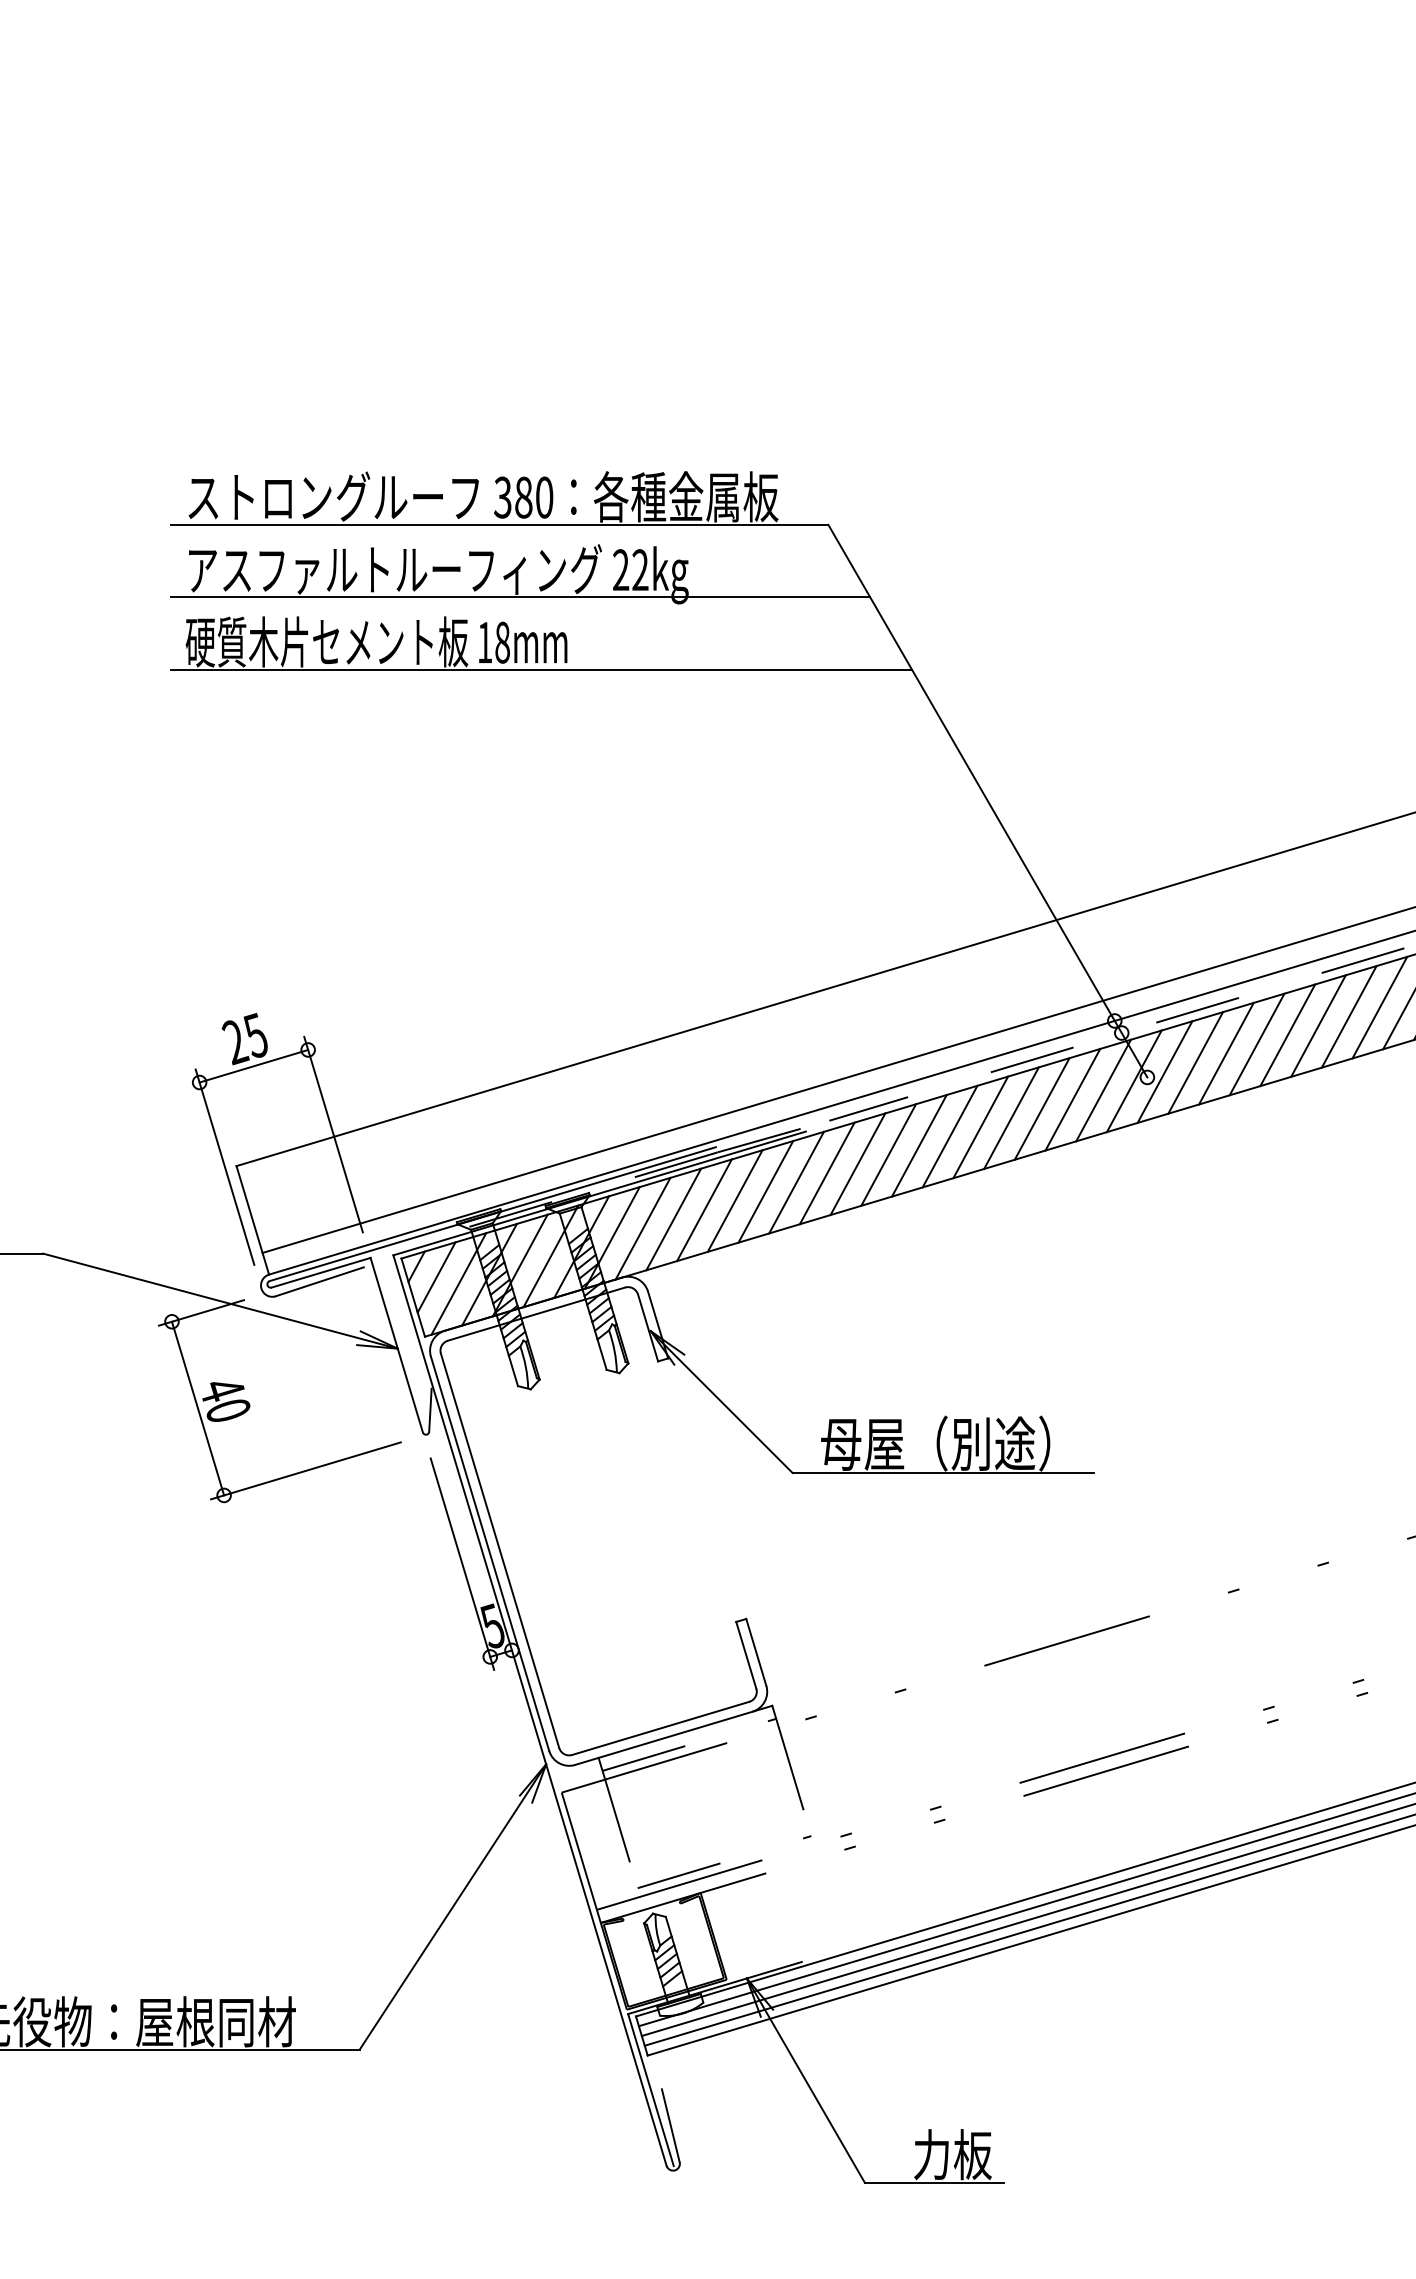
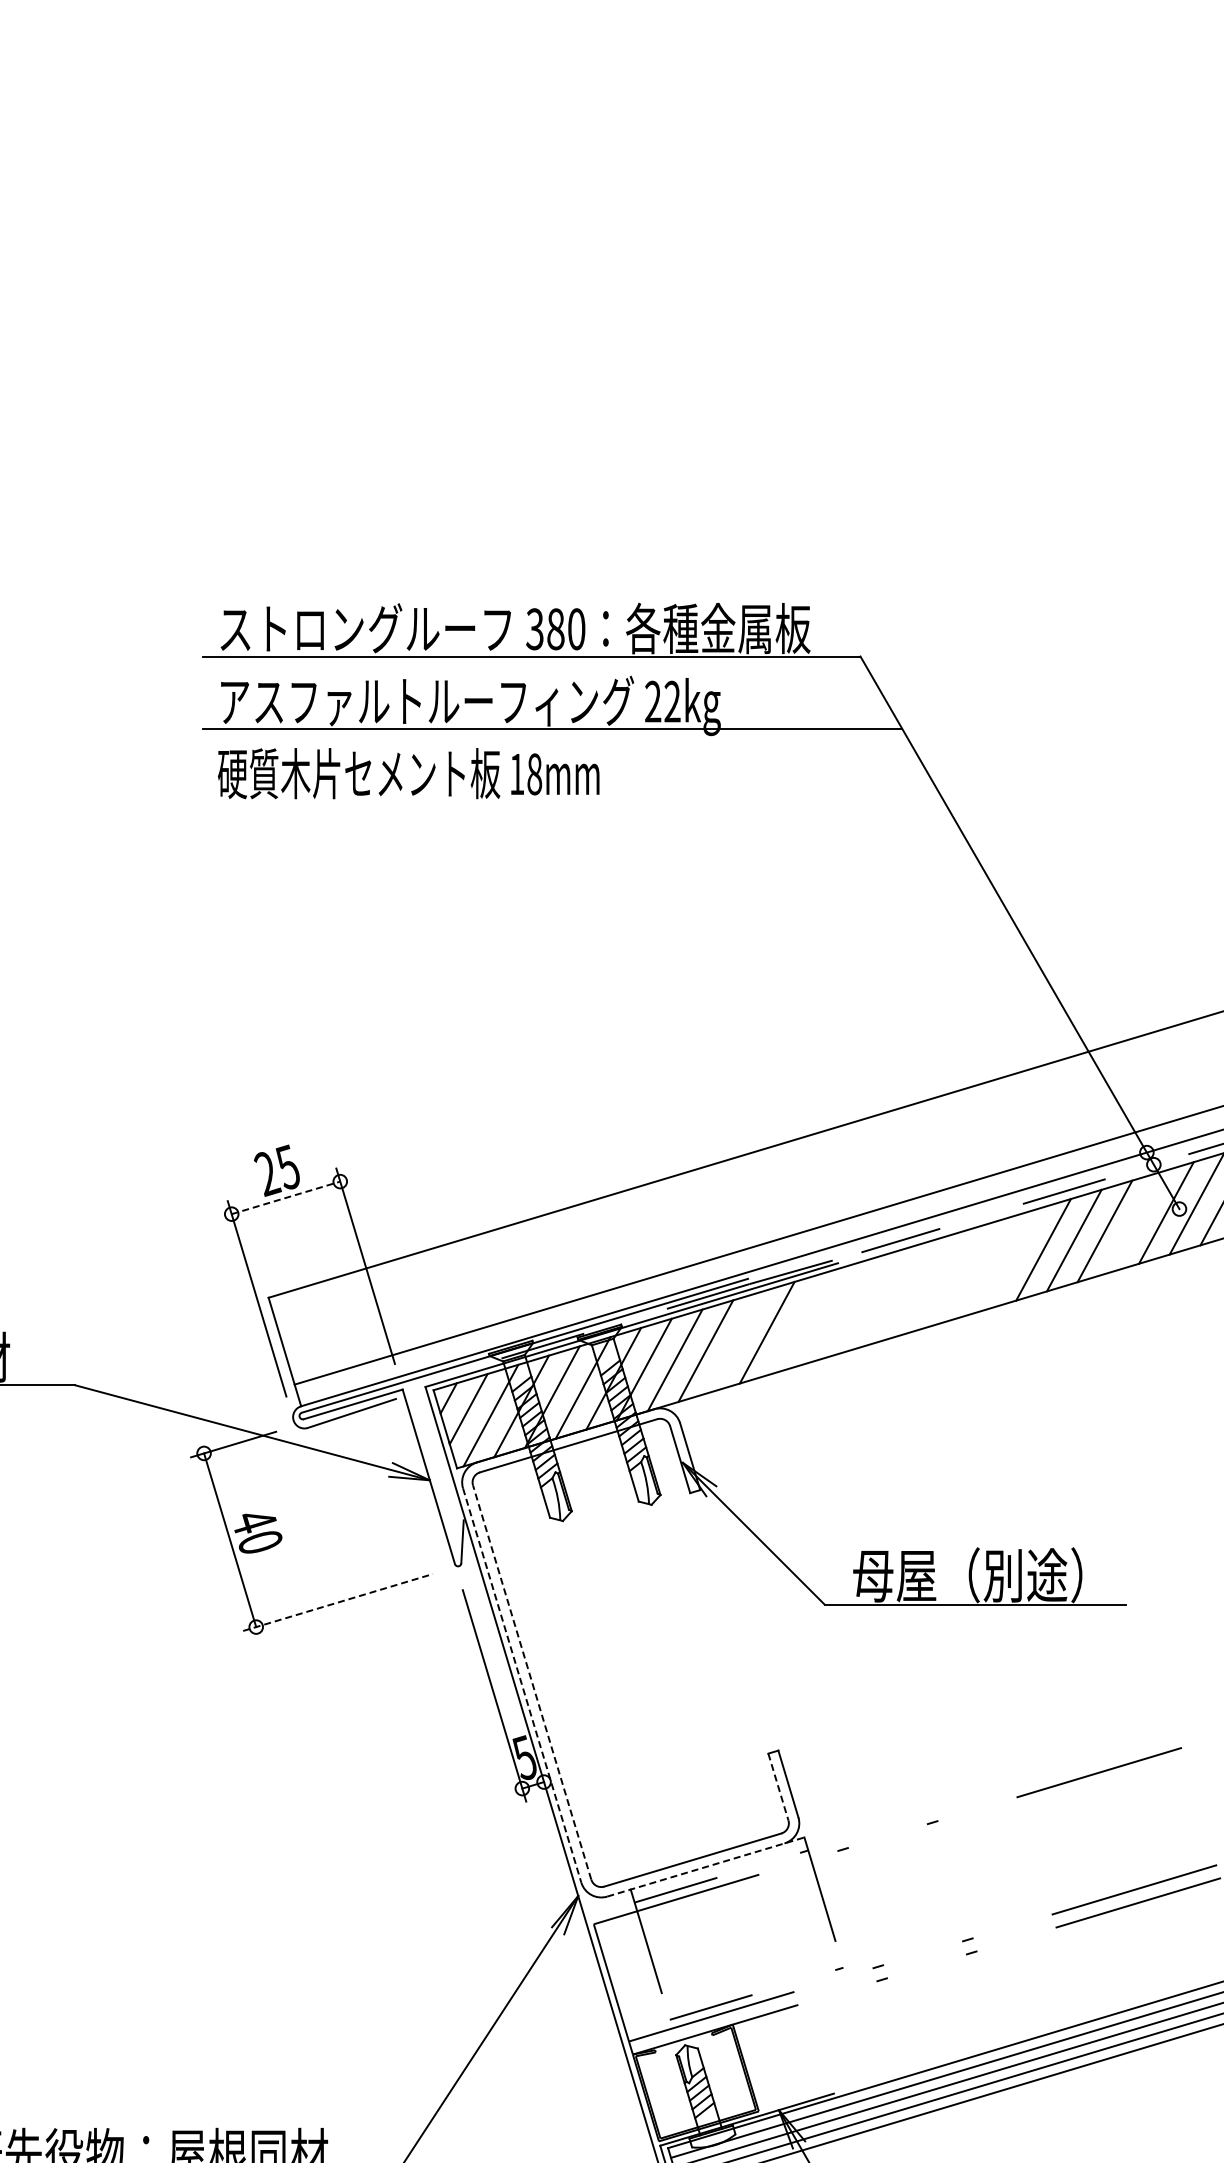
line: (541, 669) -> (573, 801), removed
line: (253, 1066) -> (285, 1198), solid -> dashed
line: (1103, 1090) -> (1135, 1222), removed
line: (980, 1127) -> (1012, 1259), removed
line: (949, 1136) -> (981, 1268), removed
line: (919, 1145) -> (951, 1277), removed
line: (888, 1154) -> (920, 1286), removed
line: (857, 1164) -> (889, 1296), removed
line: (826, 1173) -> (858, 1305), removed
line: (796, 1182) -> (828, 1314), removed
line: (765, 1191) -> (797, 1323), removed
line: (704, 1210) -> (736, 1342), removed
line: (306, 1470) -> (338, 1602), solid -> dashed
line: (500, 1550) -> (532, 1682), solid -> dashed
line: (490, 1553) -> (522, 1685), solid -> dashed
line: (746, 1655) -> (778, 1787), solid -> dashed
line: (673, 1735) -> (705, 1867), solid -> dashed

